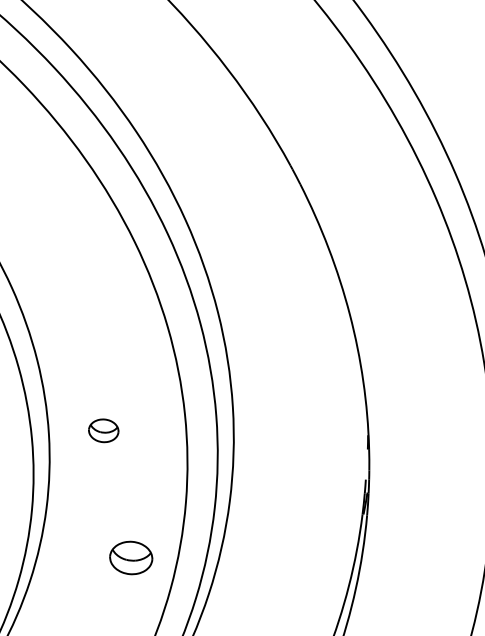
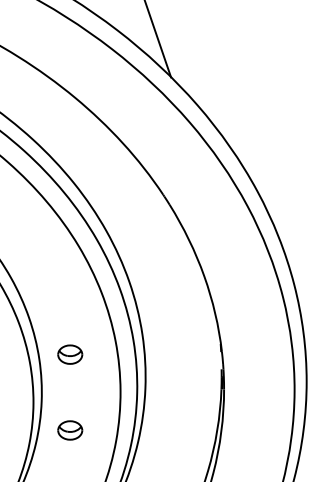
part: (104, 430) -> (70, 354), size x1.43
part: (131, 558) -> (70, 430), moved

